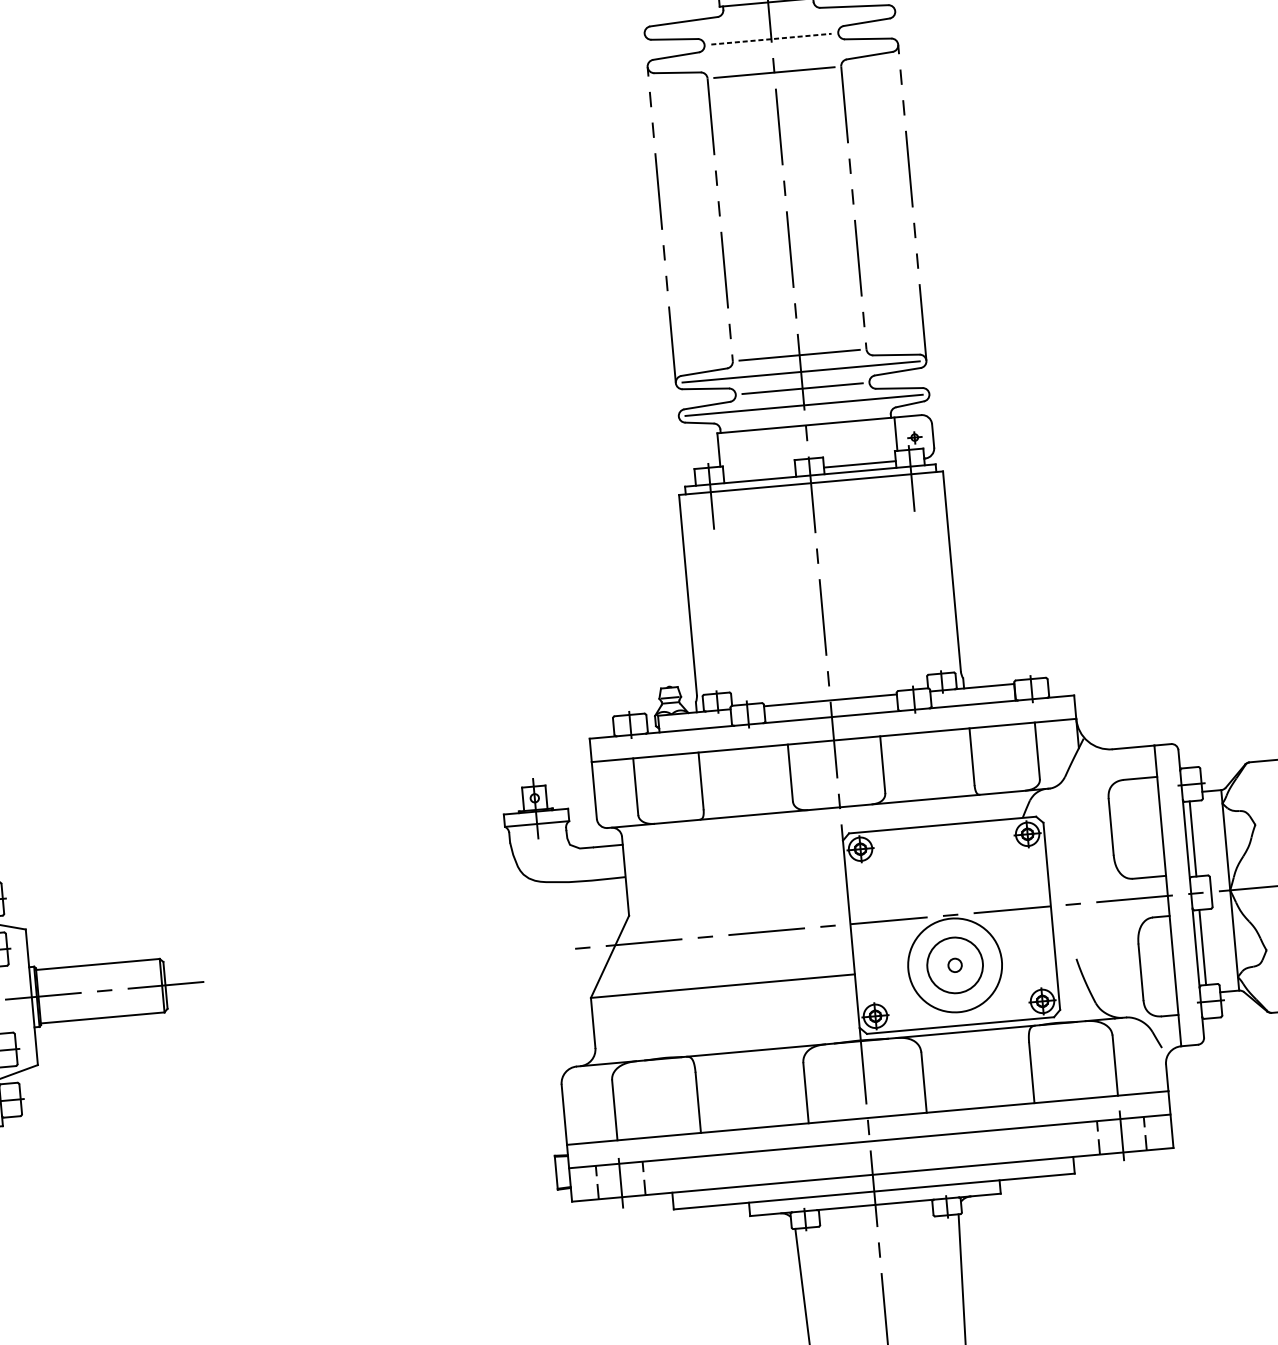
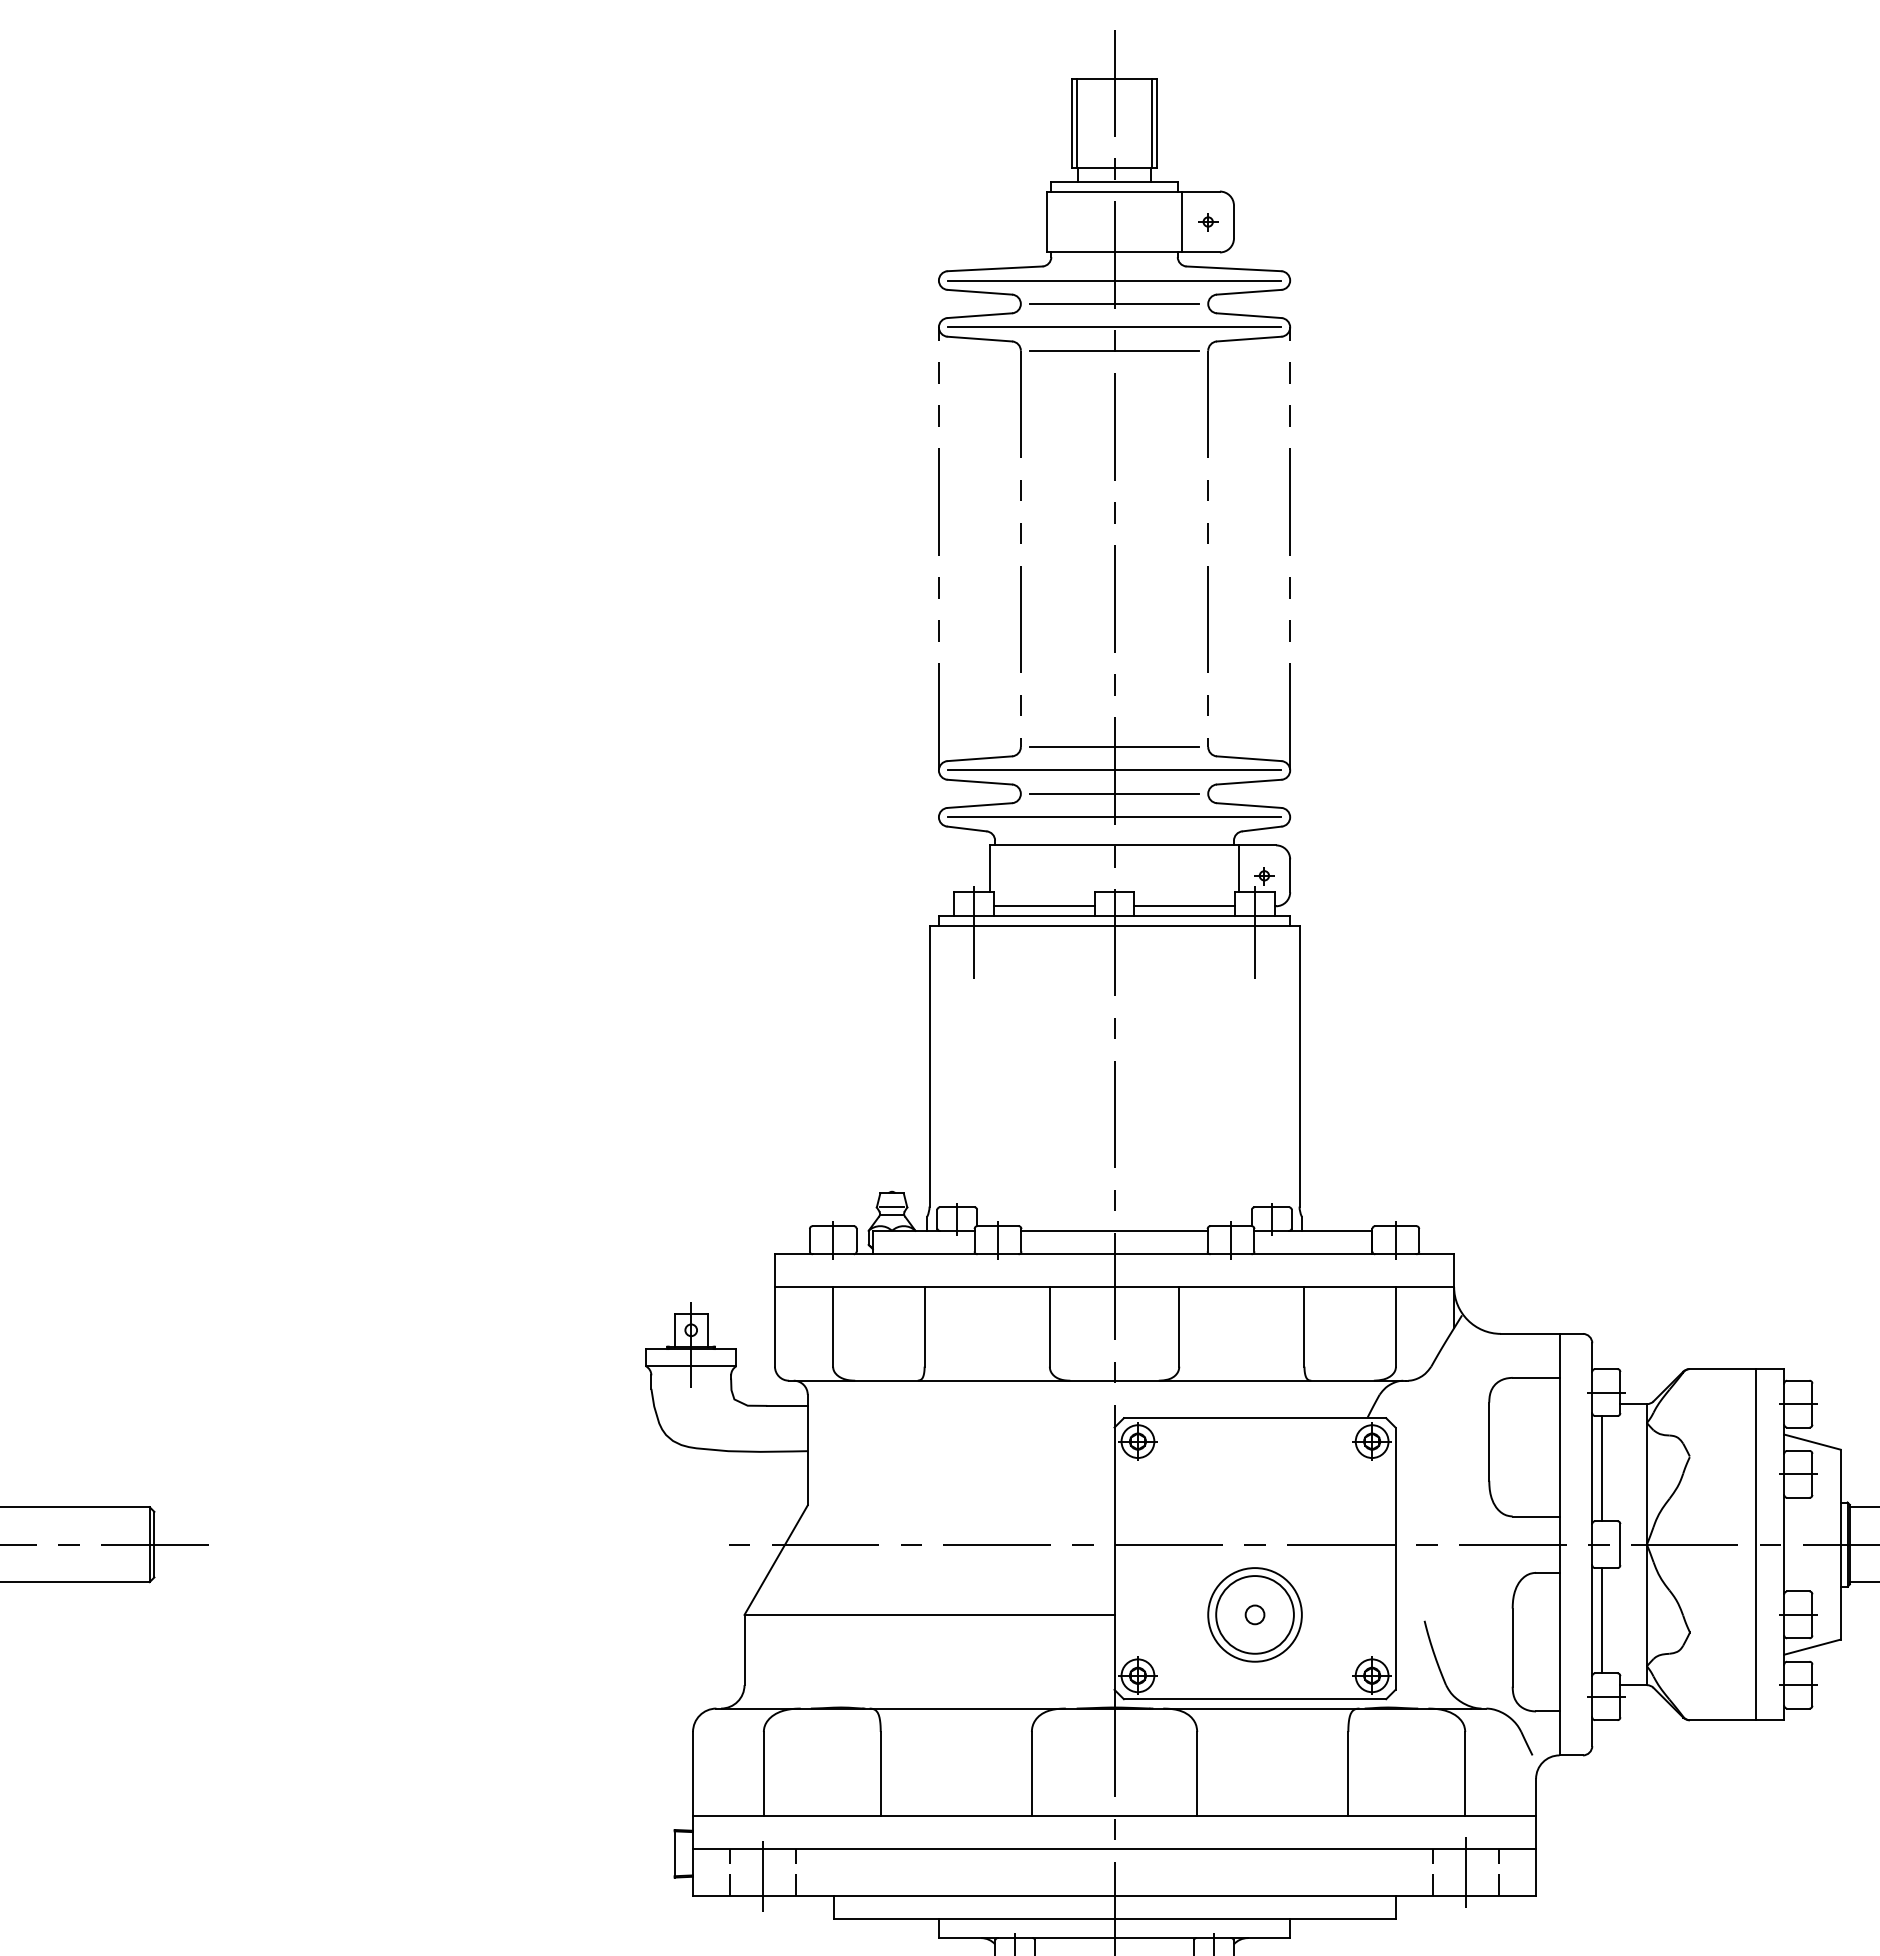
line: (769, 22) -> (1114, 280), added
line: (772, 38) -> (1115, 303), dashed -> solid
line: (772, 55) -> (1114, 327), added
line: (759, 473) -> (1043, 906), added
circle: (954, 965) -> (1254, 1614), size x0.71

